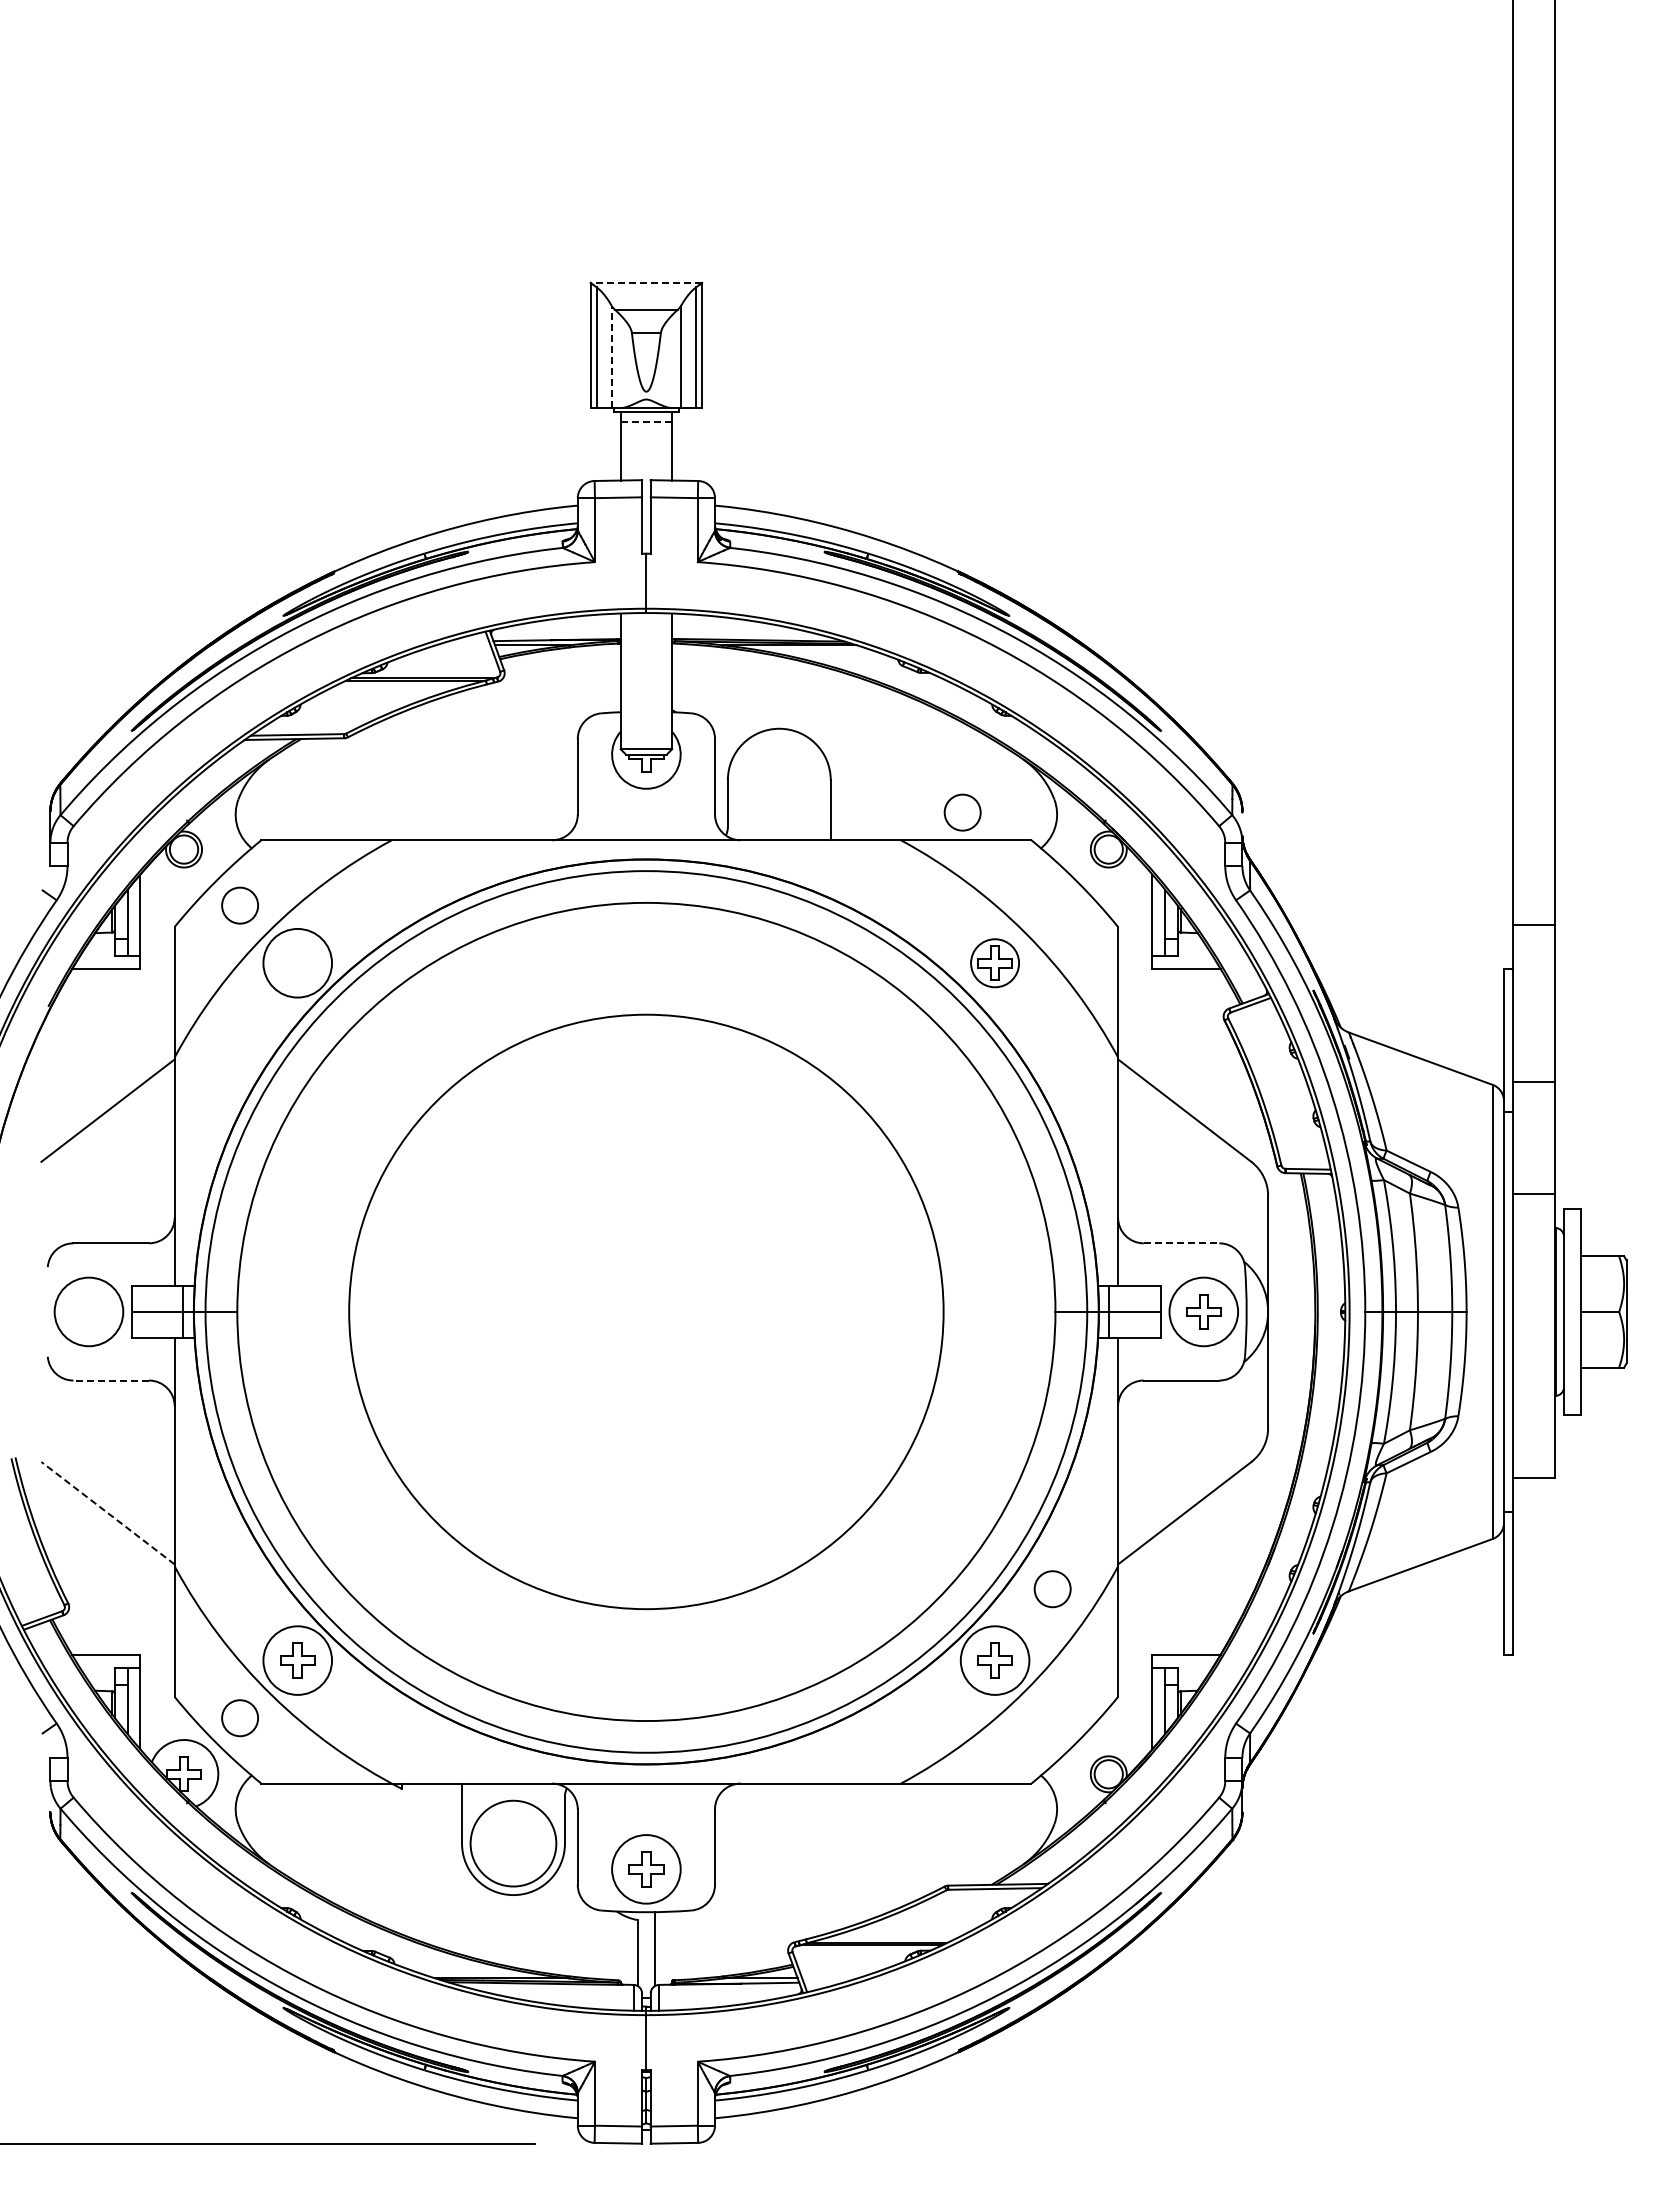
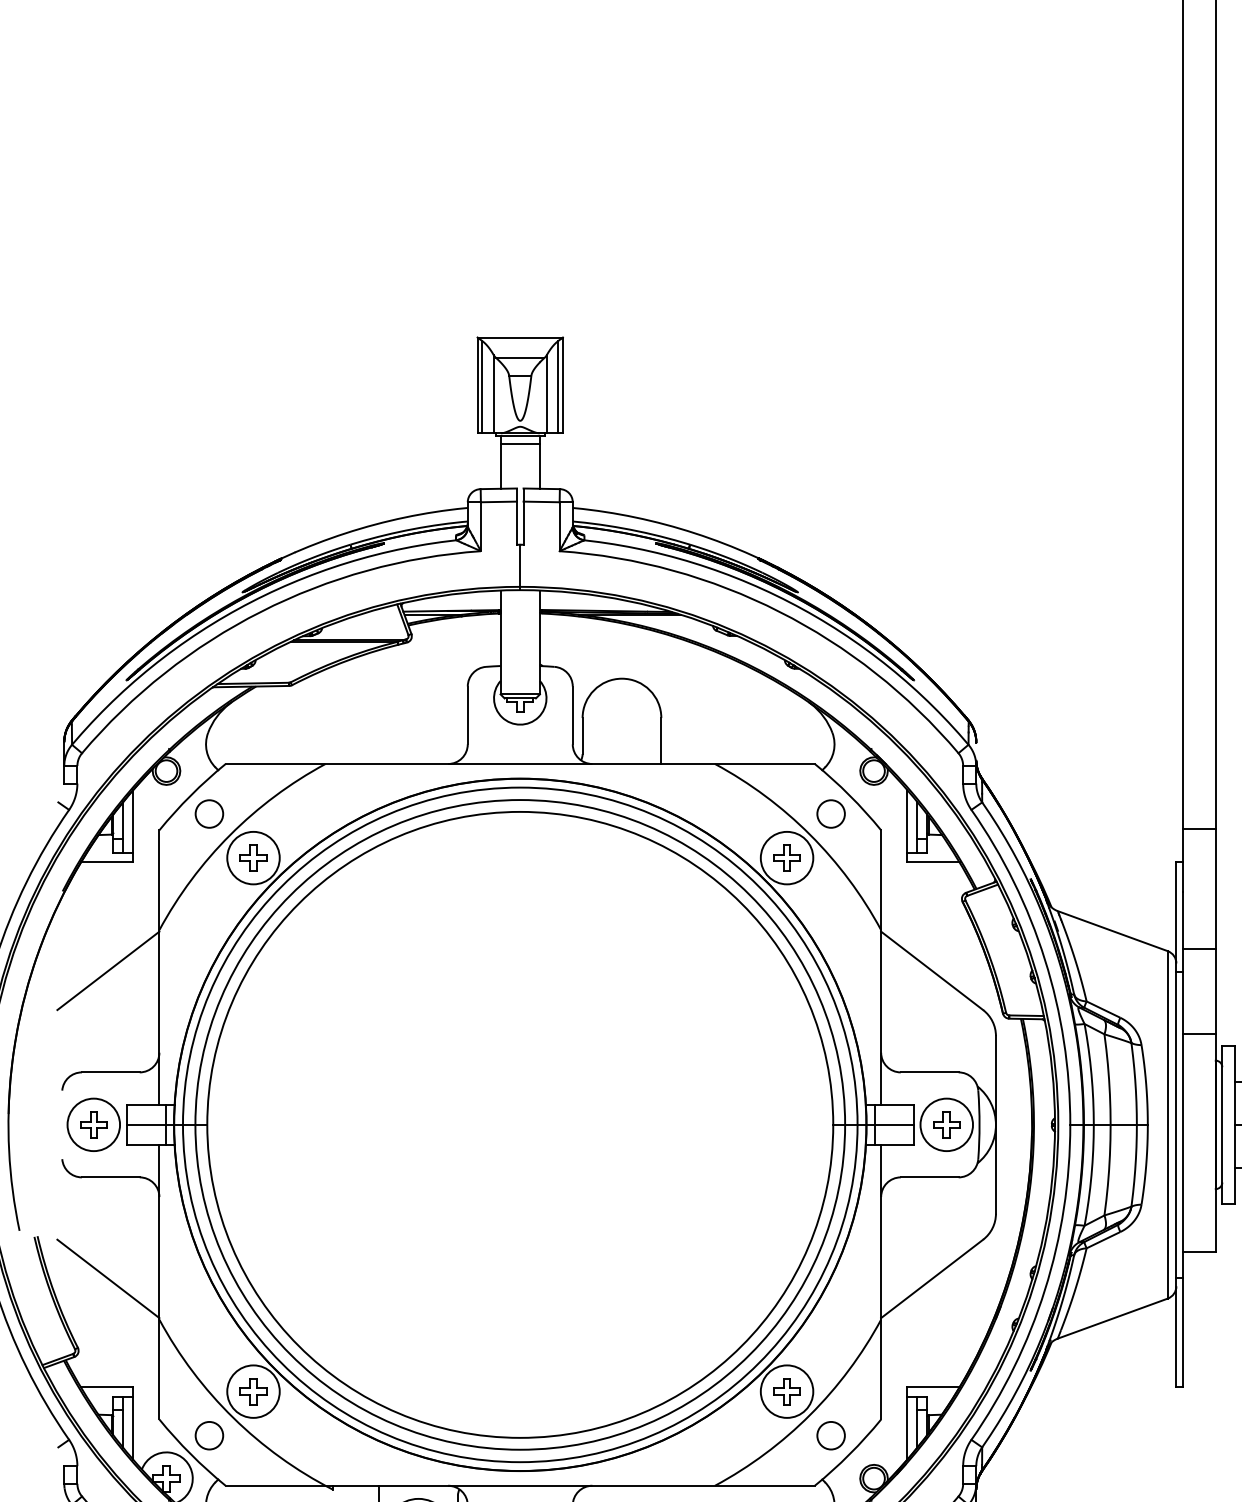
line: (645, 282) -> (519, 337), dashed -> solid
line: (611, 356) -> (493, 393), dashed -> solid
line: (646, 421) -> (520, 443), dashed -> solid
circle: (962, 812) -> (830, 813), moved
part: (297, 962) -> (253, 857), added
circle: (994, 962) -> (786, 857), size x1.43
line: (1181, 1243) -> (929, 1072), dashed -> solid
part: (88, 1311) -> (93, 1124), added
circle: (645, 1311) -> (519, 1124), size x1.43
line: (111, 1380) -> (111, 1177), dashed -> solid
line: (107, 1512) -> (107, 1278), dashed -> solid
circle: (1052, 1589) -> (830, 1435), moved

